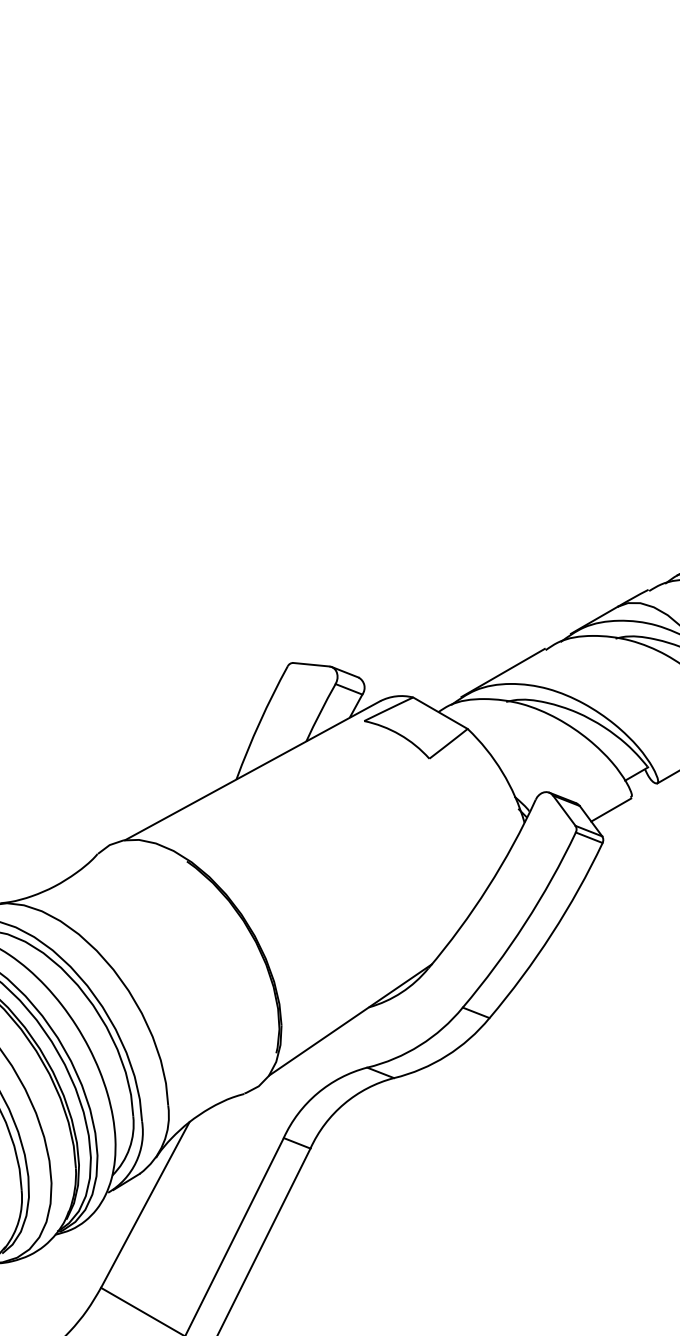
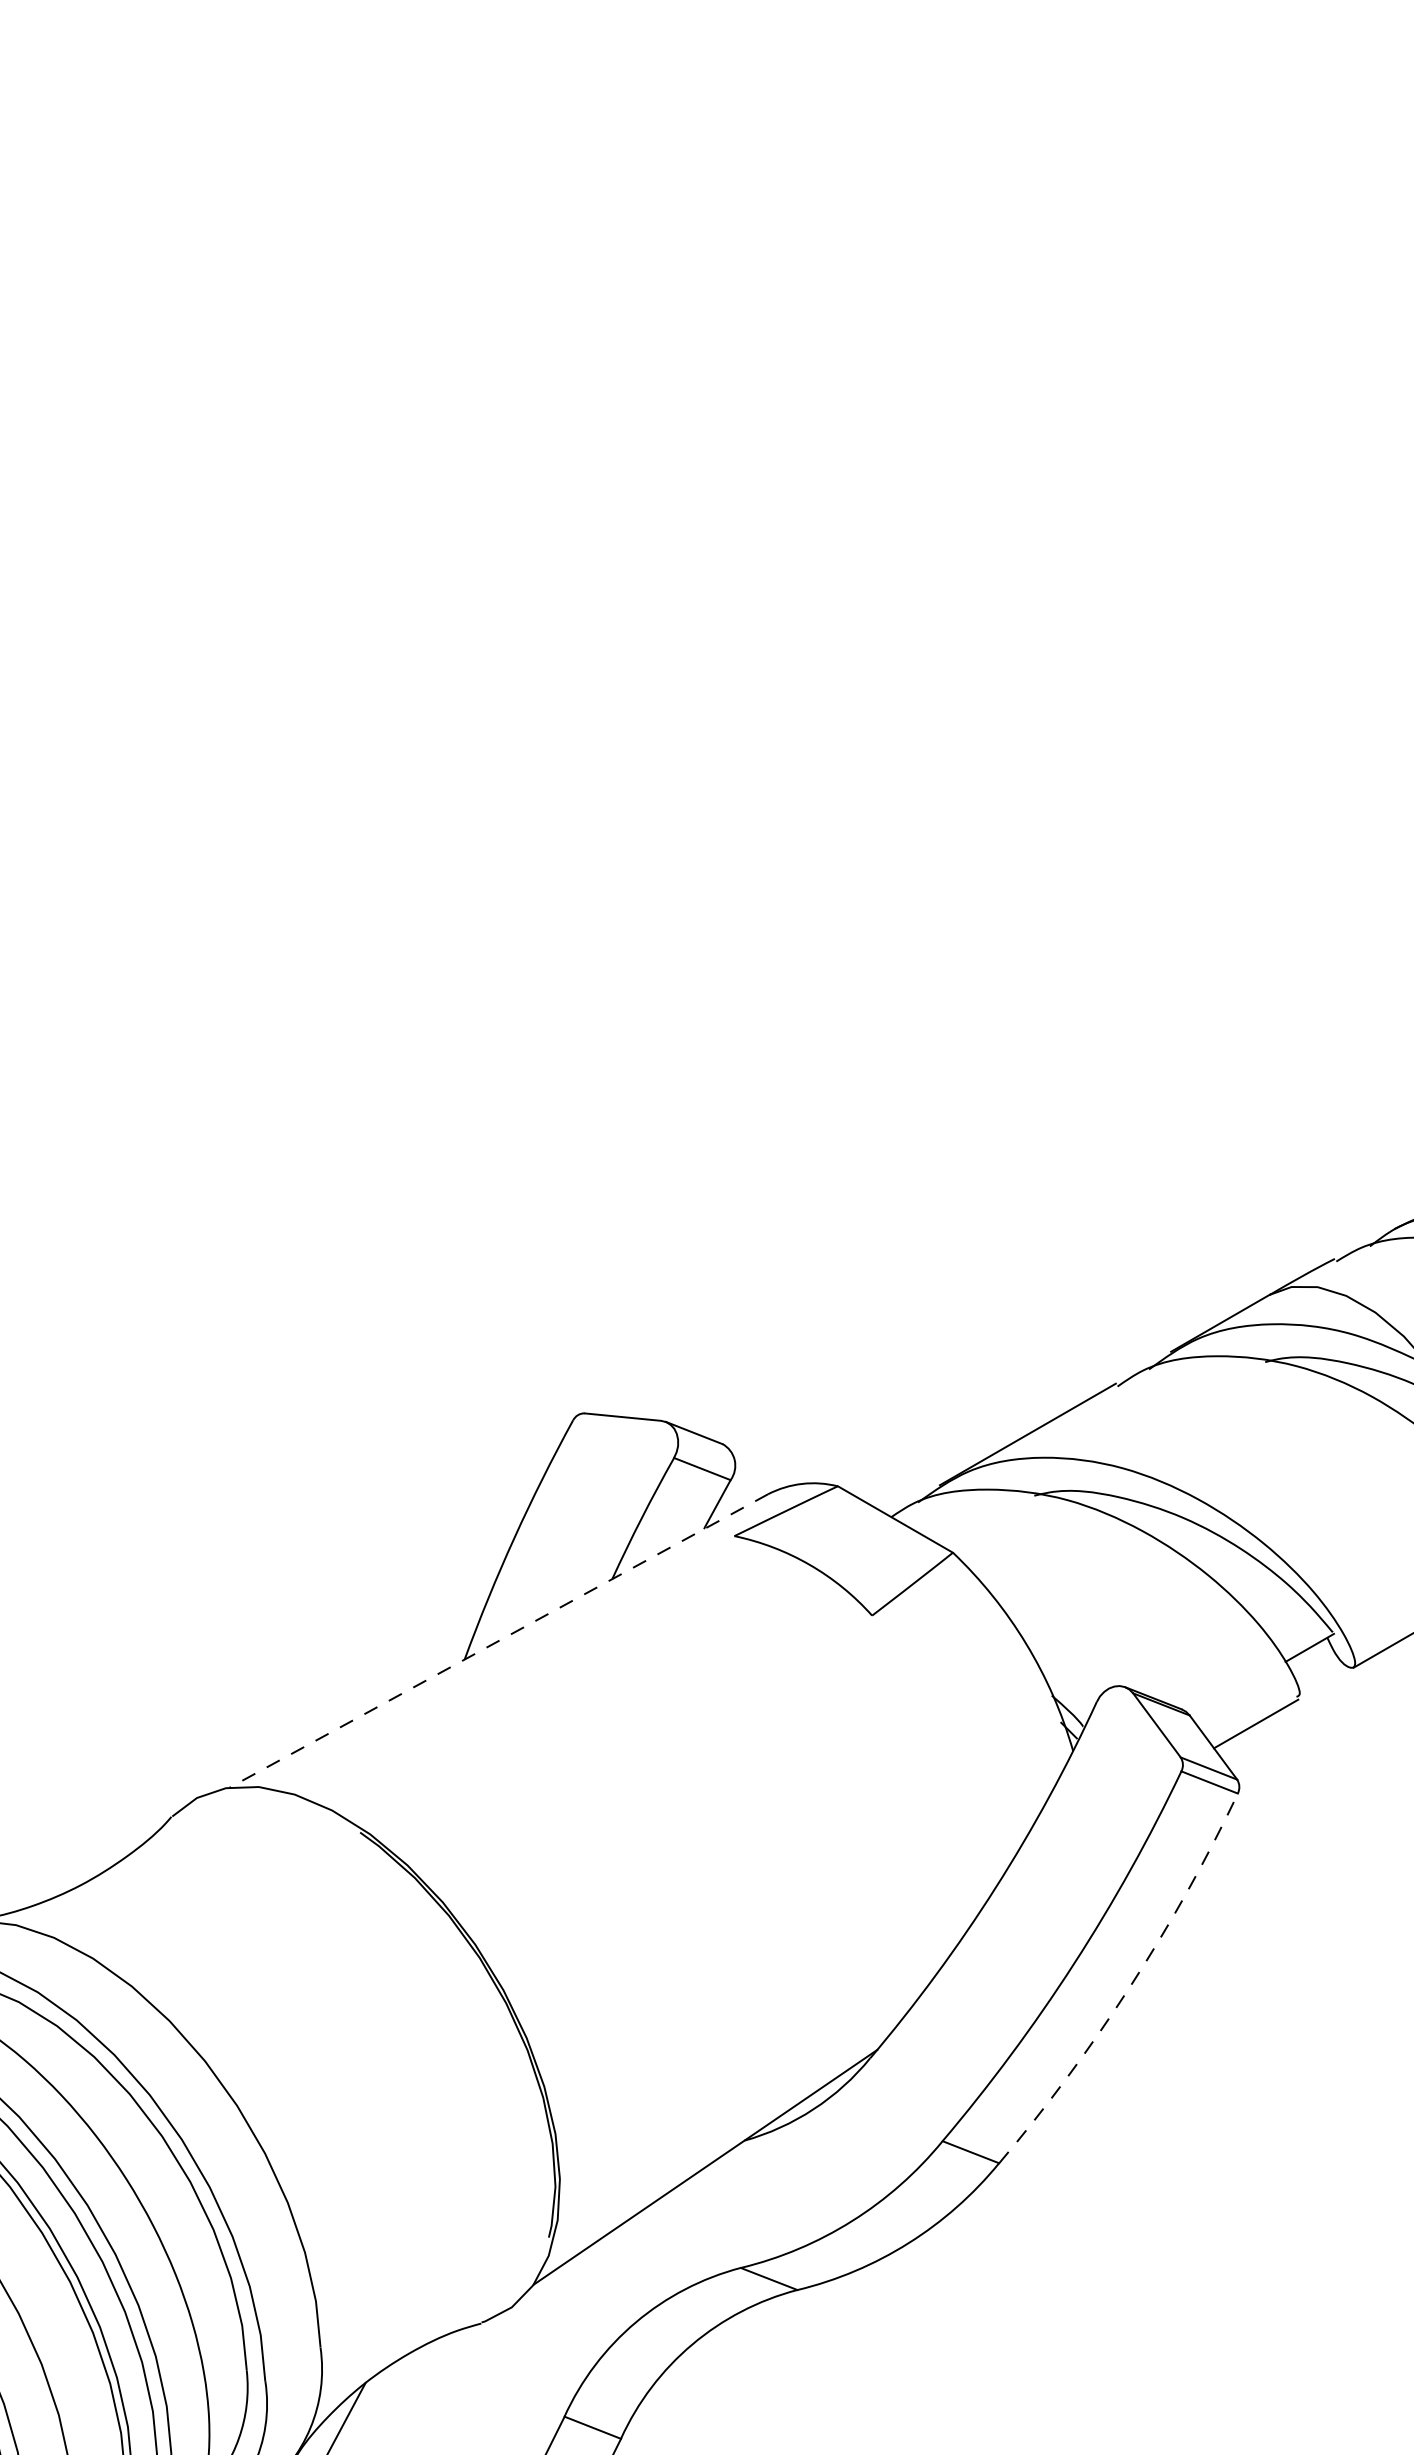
line: (252, 770) -> (498, 1640), solid -> dashed
arc: (551, 934) -> (1129, 1986), solid -> dashed

